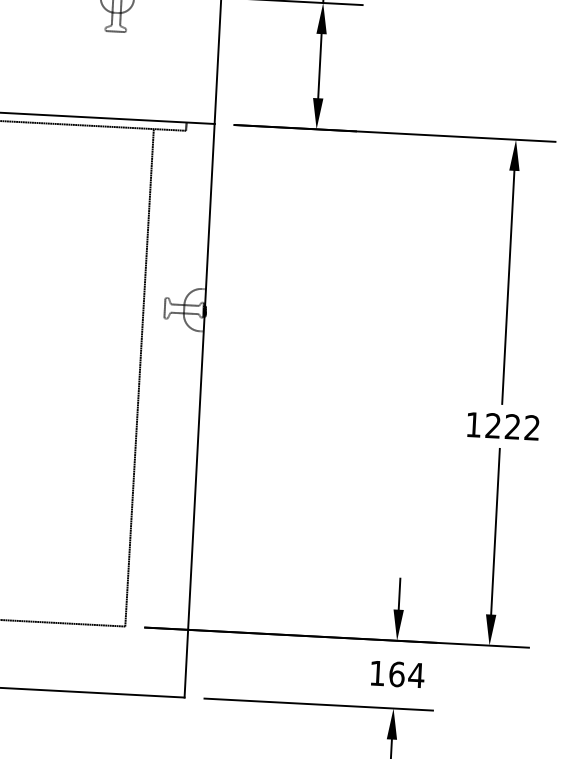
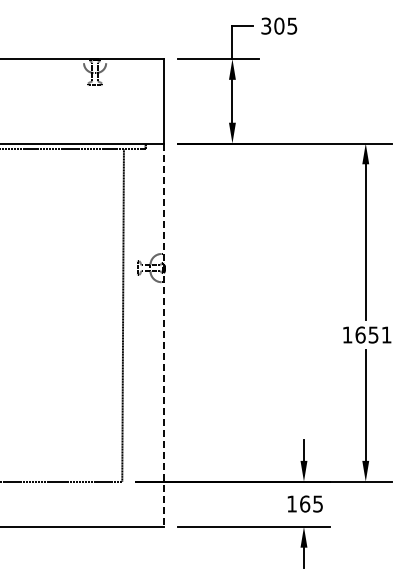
line: (199, 411) -> (164, 335), solid -> dashed
text: (512, 426) -> (373, 334), 1222 -> 1651
text: (415, 674) -> (317, 503), 164 -> 165

